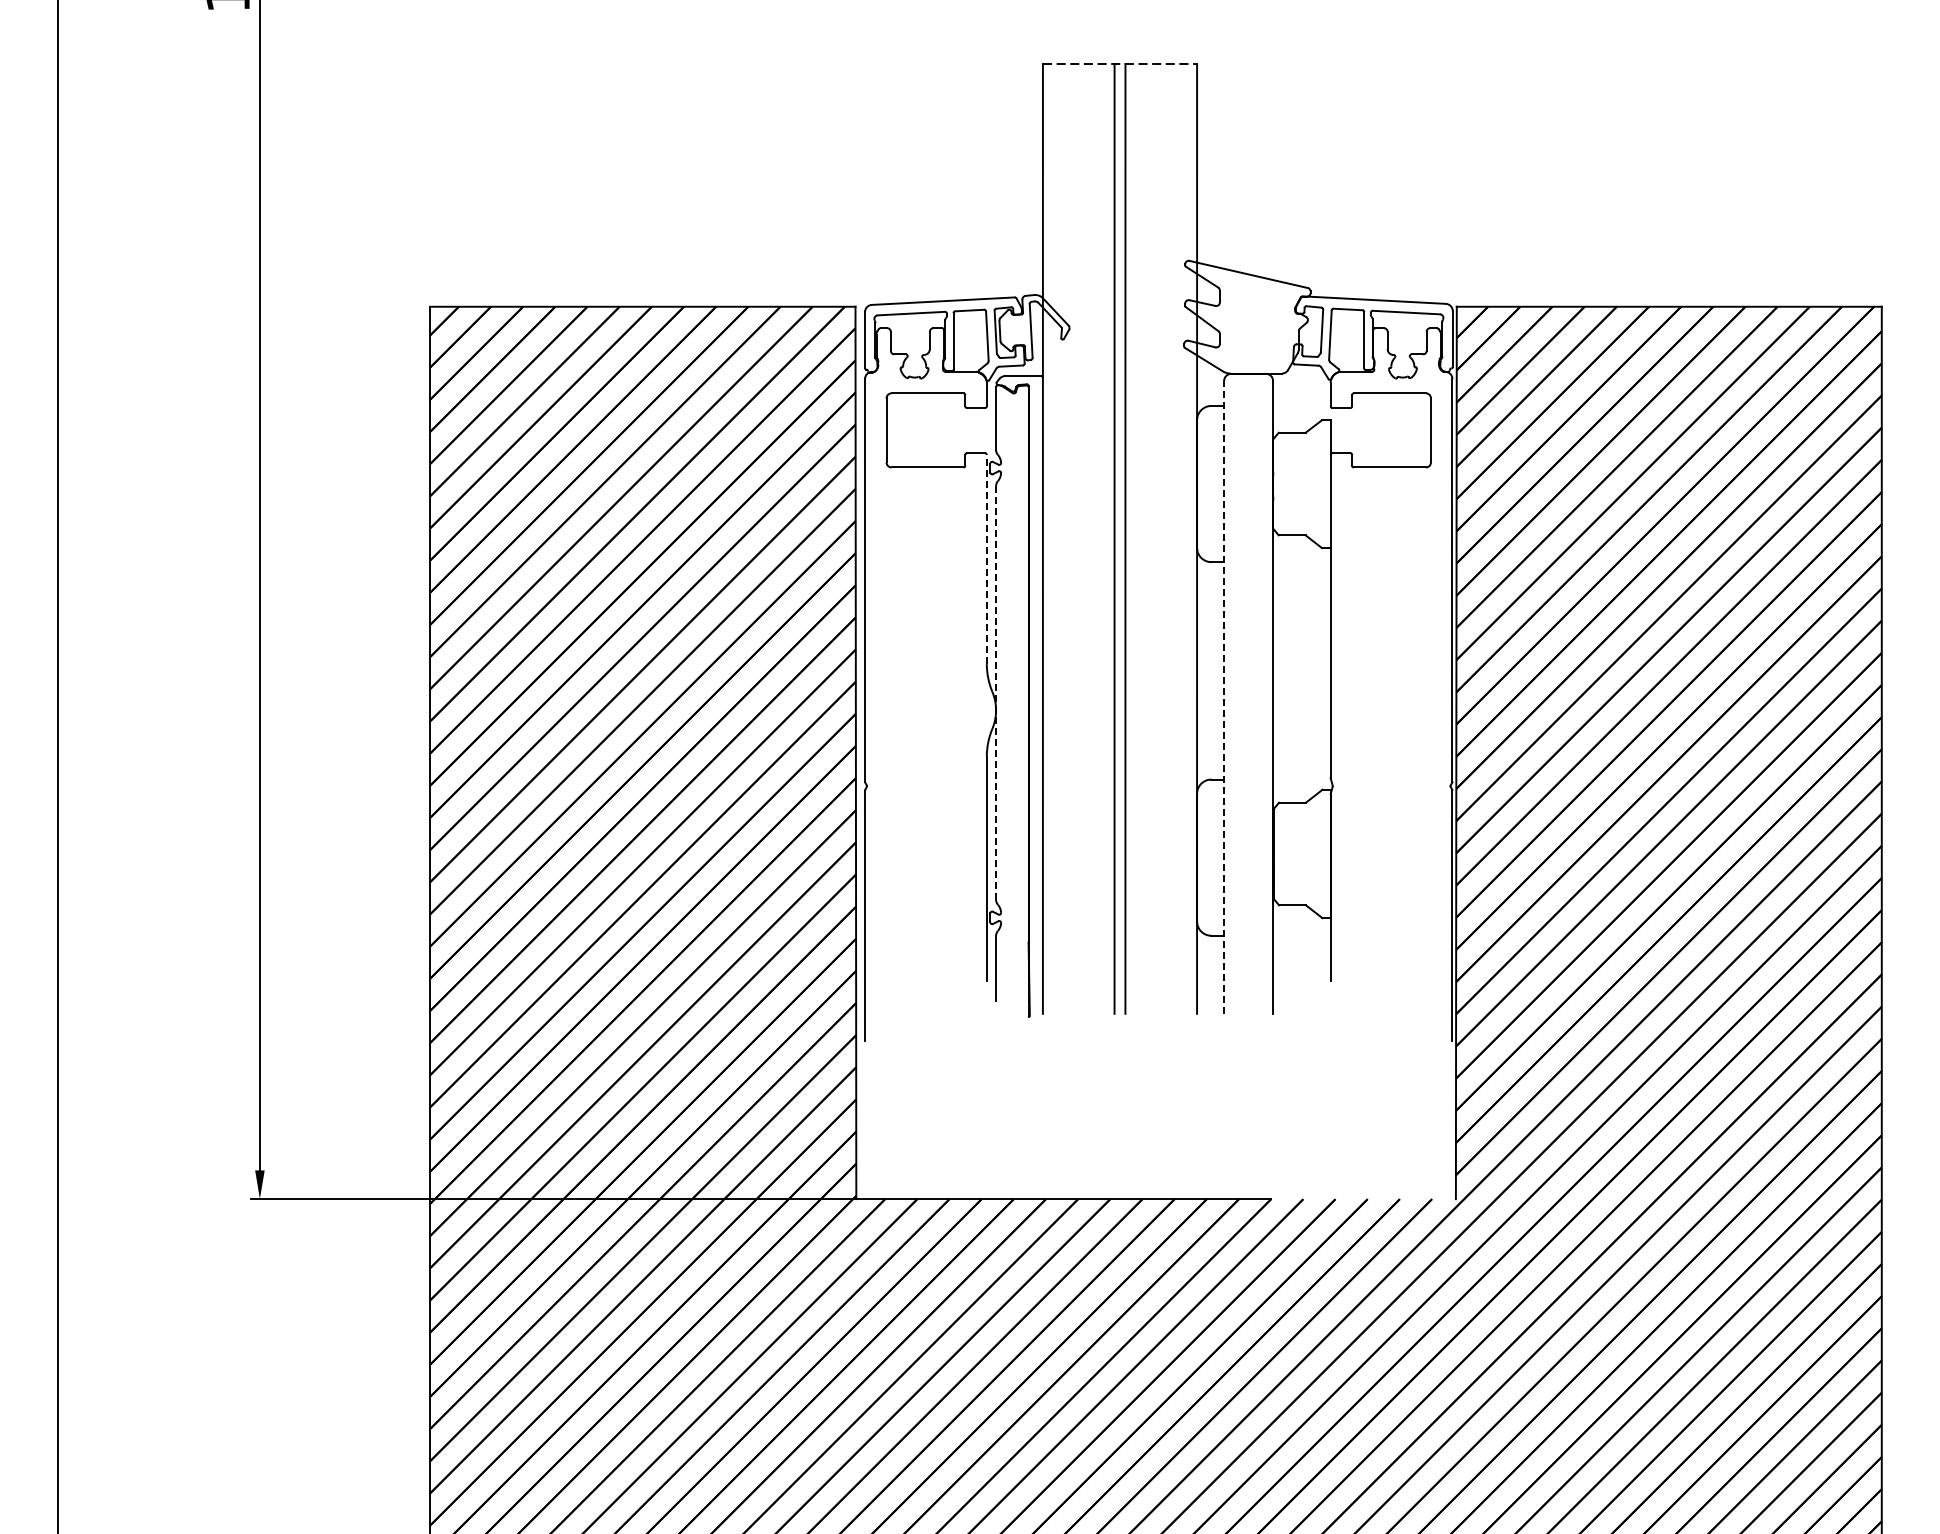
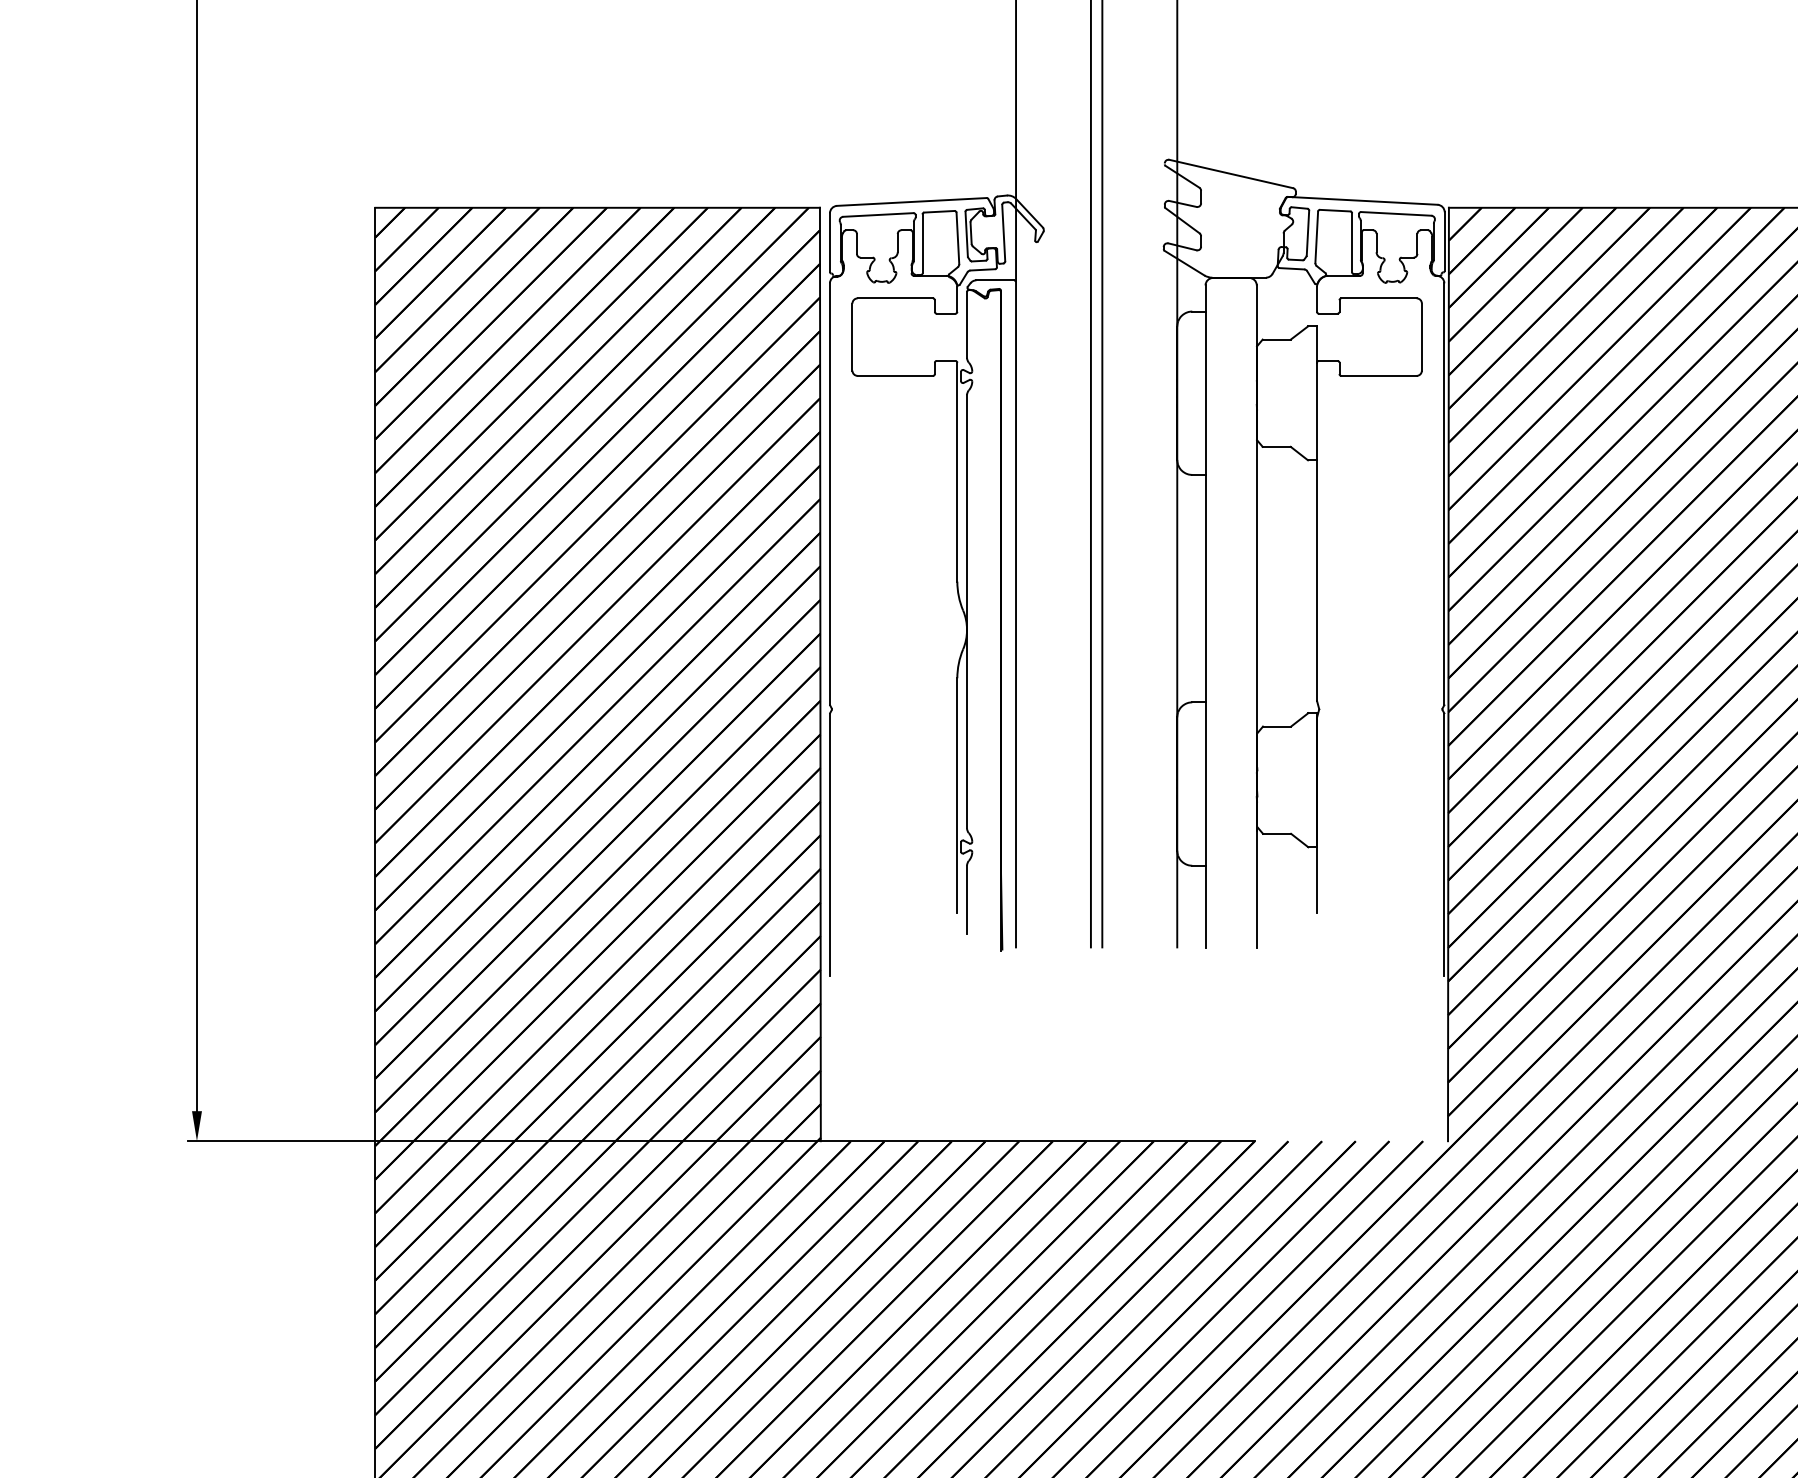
line: (986, 559) -> (957, 472), dashed -> solid
line: (996, 692) -> (967, 611), dashed -> solid
line: (1224, 697) -> (1205, 616), dashed -> solid

